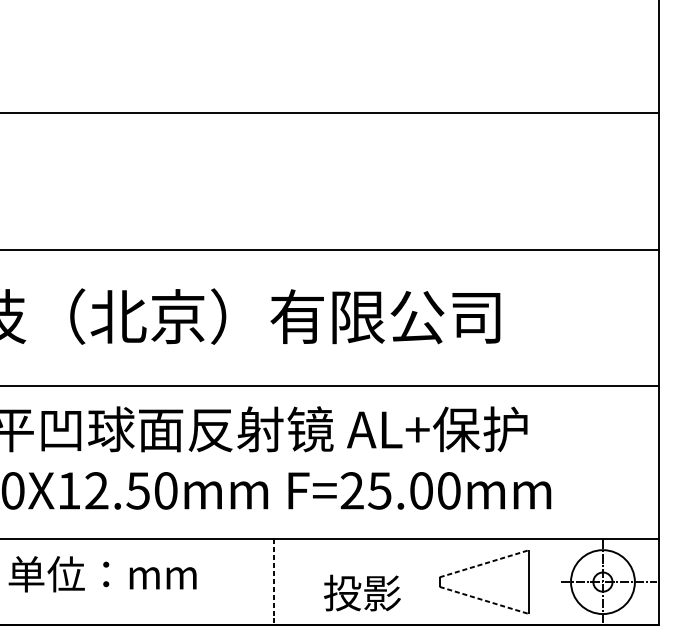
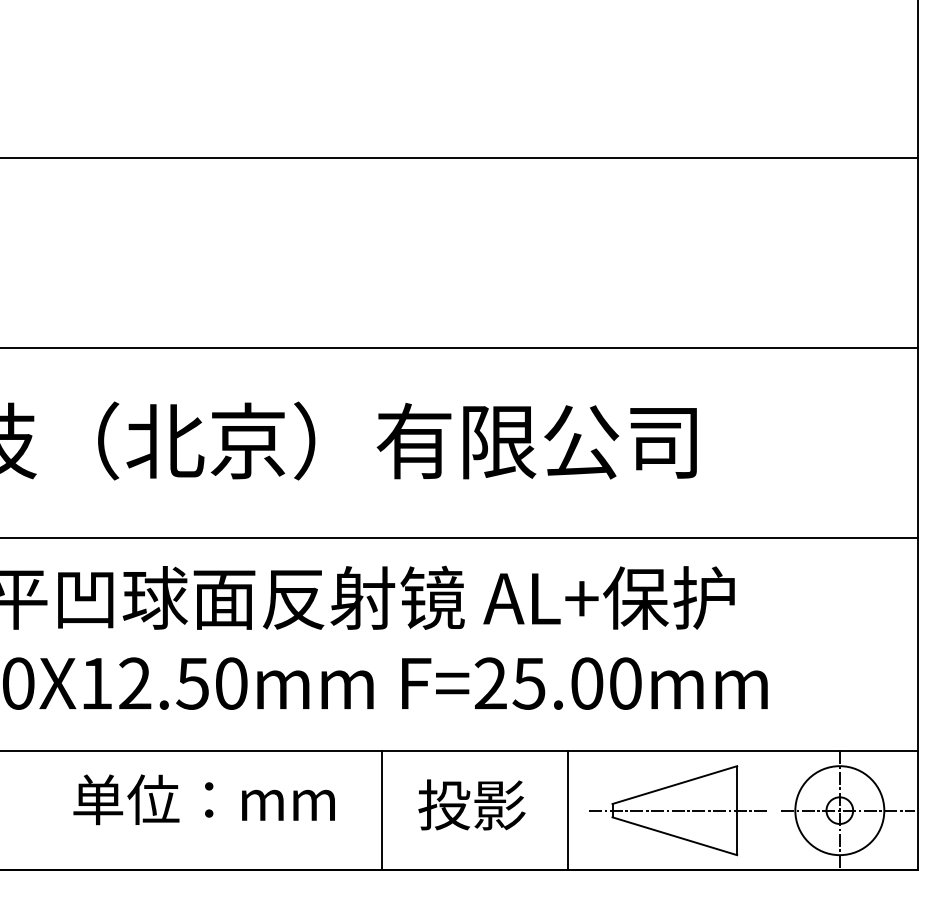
line: (484, 563) -> (675, 784), dashed -> solid
text: (102, 574) -> (203, 799), moved
line: (408, 581) -> (568, 810), added
line: (486, 581) -> (677, 810), added
line: (274, 582) -> (382, 811), dashed -> solid
text: (362, 592) -> (471, 804), moved
line: (484, 600) -> (675, 836), dashed -> solid

